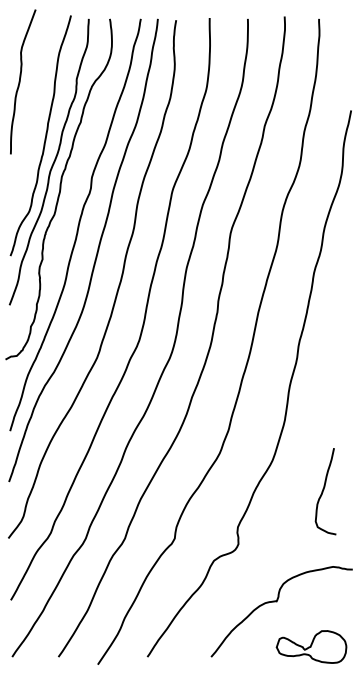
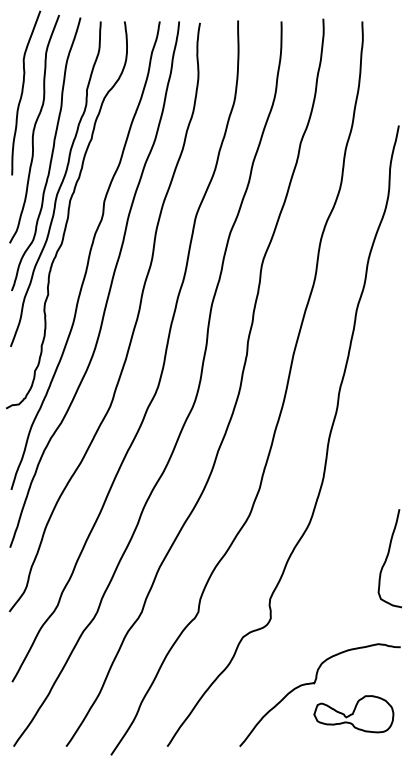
curve: (30, 113) -> (34, 128), added
curve: (323, 491) -> (387, 558), moved
part: (311, 647) -> (353, 714), moved

